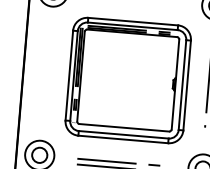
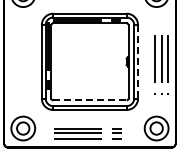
line: (187, 85) -> (138, 61), solid -> dashed
line: (123, 127) -> (89, 100), solid -> dashed

